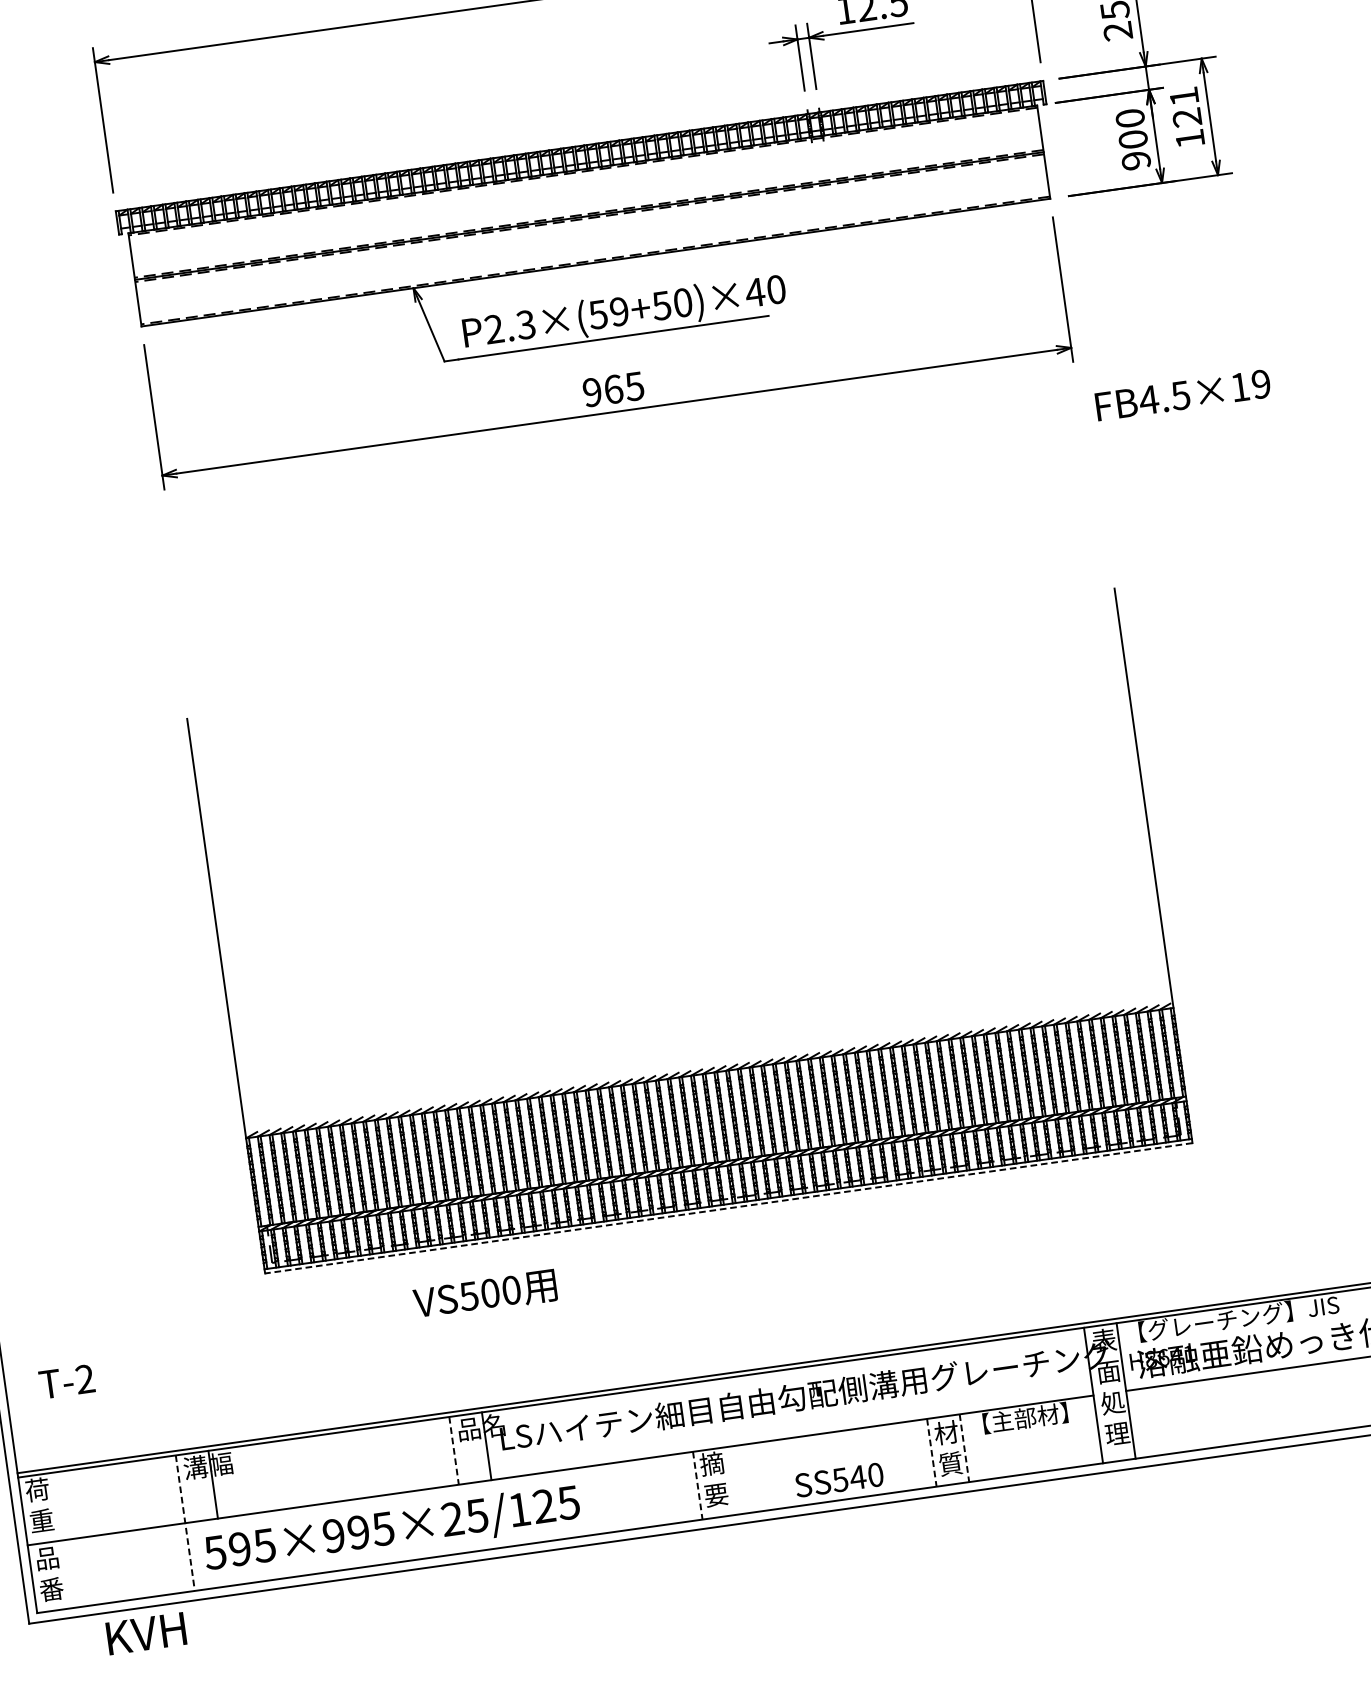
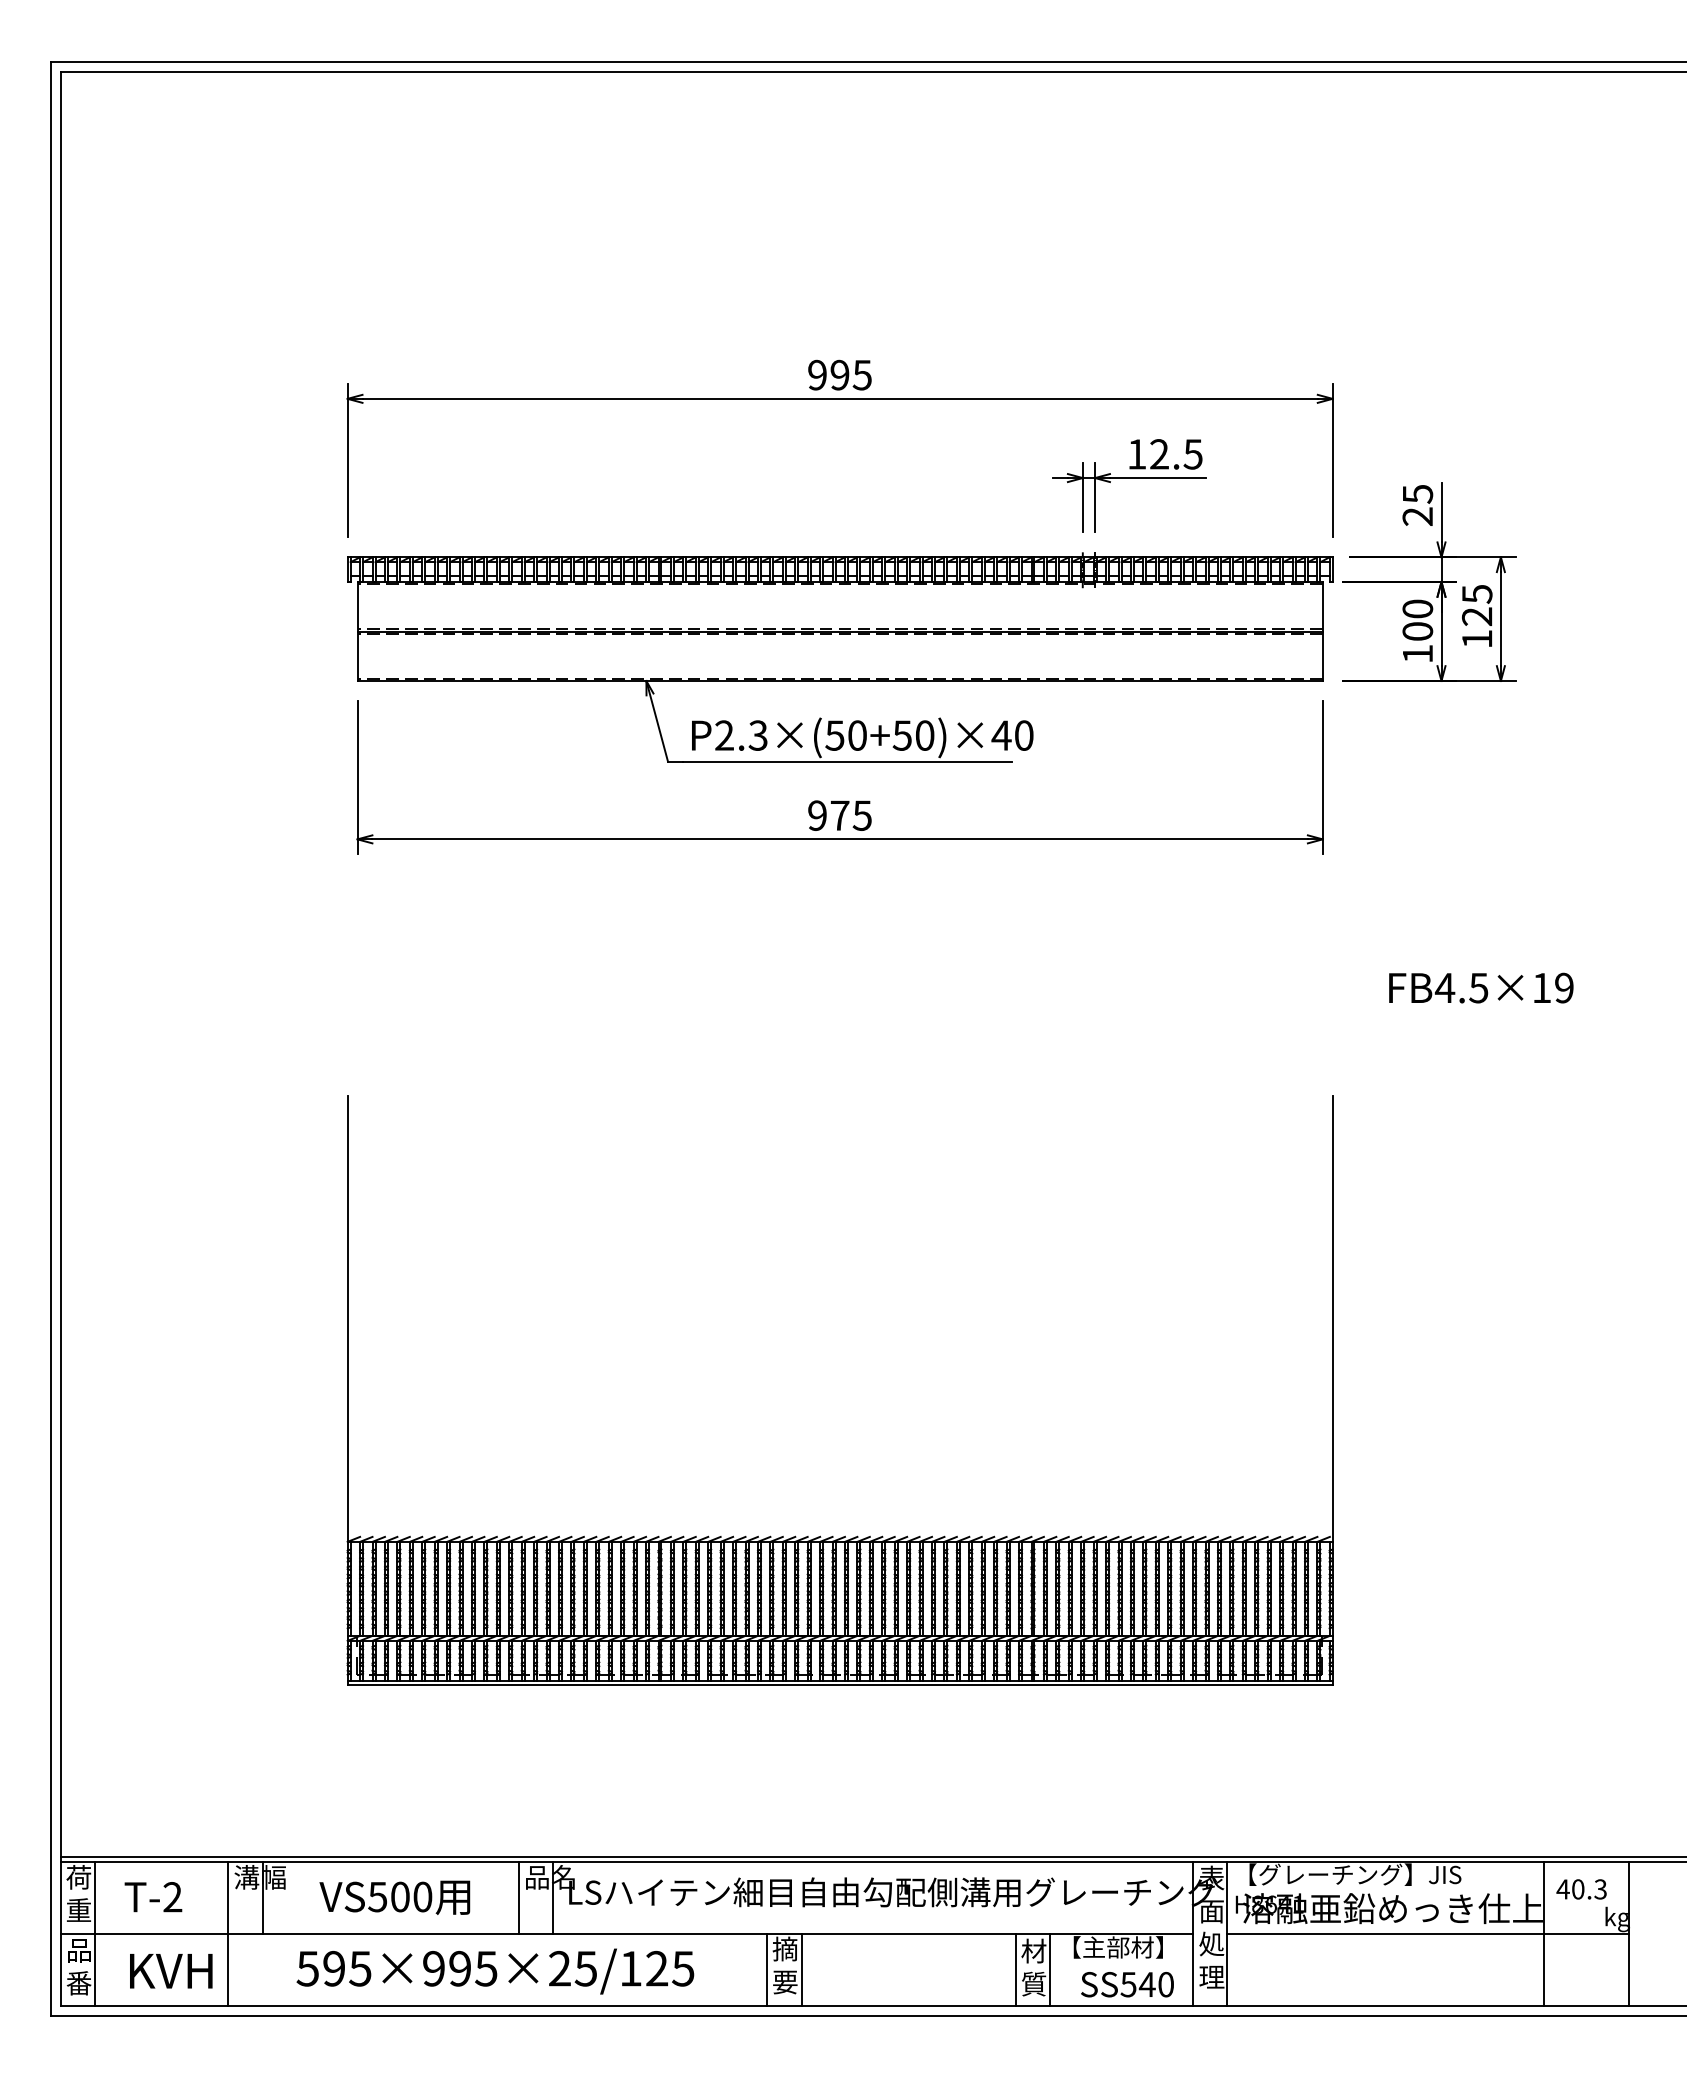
text: (1184, 96) -> (1477, 594), 121 -> 125
text: (1136, 161) -> (1417, 654), 900 -> 100
text: (619, 311) -> (857, 735), P2.3×(59+50)×40 -> P2.3×(50+50)×40
text: (613, 389) -> (839, 815), 965 -> 975
text: (1183, 394) -> (1481, 987), moved
line: (728, 1208) -> (839, 1685), dashed -> solid
text: (484, 1294) -> (394, 1897), moved
text: (67, 1382) -> (153, 1897), moved
line: (964, 1447) -> (1050, 1969), dashed -> solid
line: (454, 1450) -> (518, 1897), dashed -> solid
line: (931, 1452) -> (1015, 1969), dashed -> solid
text: (839, 1479) -> (1127, 1984), moved
line: (730, 1480) -> (801, 1969), added
line: (698, 1485) -> (767, 1969), dashed -> solid
line: (185, 1522) -> (228, 1933), dashed -> solid
text: (392, 1530) -> (495, 1971), moved
line: (60, 1540) -> (95, 1933), added
text: (146, 1633) -> (171, 1971), moved

